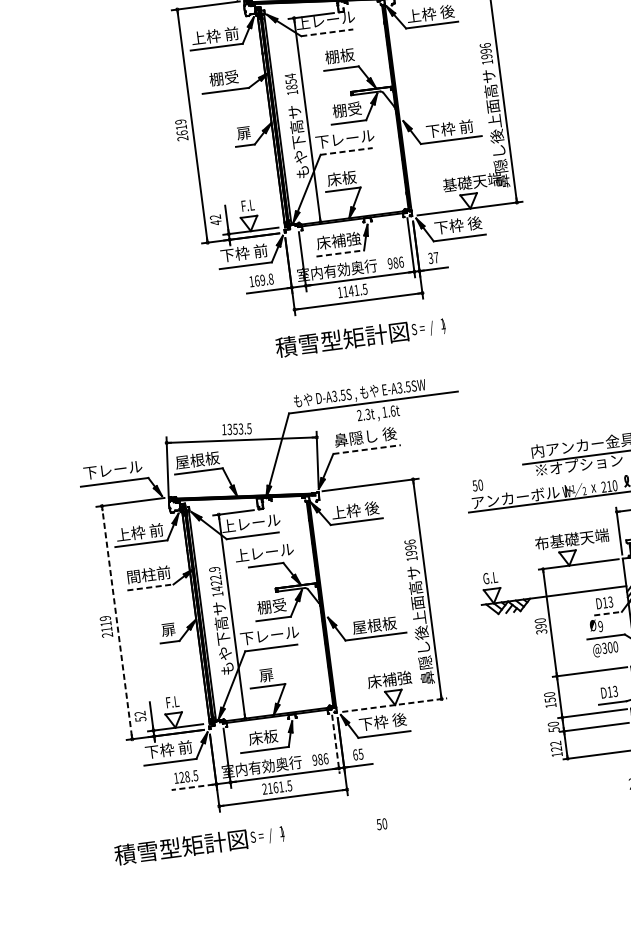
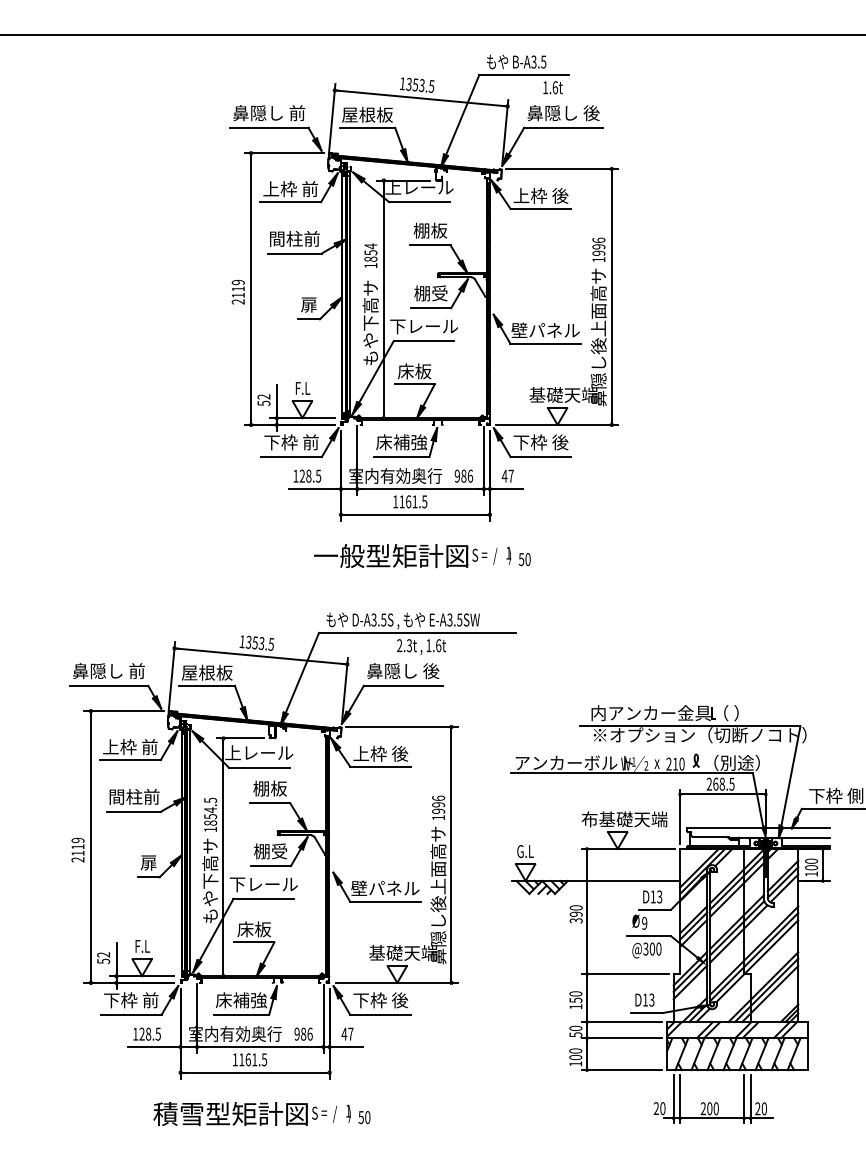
line: (328, 32) -> (420, 202), dashed -> solid
text: (224, 77) -> (294, 238), 棚受 -> 間柱前
text: (449, 128) -> (545, 330), 下枠 前 -> 壁パネル
text: (181, 132) -> (237, 294), 2619 -> 2119
line: (347, 151) -> (424, 341), dashed -> solid
text: (215, 222) -> (263, 403), 42 -> 52
line: (340, 253) -> (401, 457), dashed -> solid
text: (430, 257) -> (504, 475), 37 -> 47
text: (264, 279) -> (310, 475), 169.8 -> 128.5
text: (351, 290) -> (408, 501), 1141.5 -> 1161.5
text: (297, 345) -> (338, 556), 積雪型矩計図 -> 一般型矩計図
line: (367, 449) -> (403, 685), dashed -> solid
text: (112, 470) -> (108, 671), 下レール -> 鼻隠し 前
text: (477, 485) -> (524, 559), moved
text: (264, 552) -> (270, 788), 上レール -> 棚板
text: (215, 578) -> (210, 811), 1422.9 -> 1854.5
line: (150, 587) -> (134, 811), dashed -> solid
line: (608, 613) -> (655, 909), dashed -> solid
line: (116, 623) -> (90, 847), dashed -> solid
text: (374, 625) -> (385, 888), 屋根板 -> 壁パネル
text: (265, 675) -> (253, 929), 扉 -> 床板
text: (397, 678) -> (403, 952), 床補強 -> 基礎天端
line: (395, 704) -> (397, 982), dashed -> solid
text: (262, 737) -> (240, 1000), 床板 -> 床補強
line: (335, 744) -> (323, 1019), dashed -> solid
text: (555, 746) -> (575, 1054), 122 -> 100
text: (358, 754) -> (347, 1033), 65 -> 47
line: (192, 787) -> (152, 1047), dashed -> solid
text: (264, 788) -> (234, 1059), 2161.5 -> 1161.5
text: (198, 845) -> (251, 1114), moved

